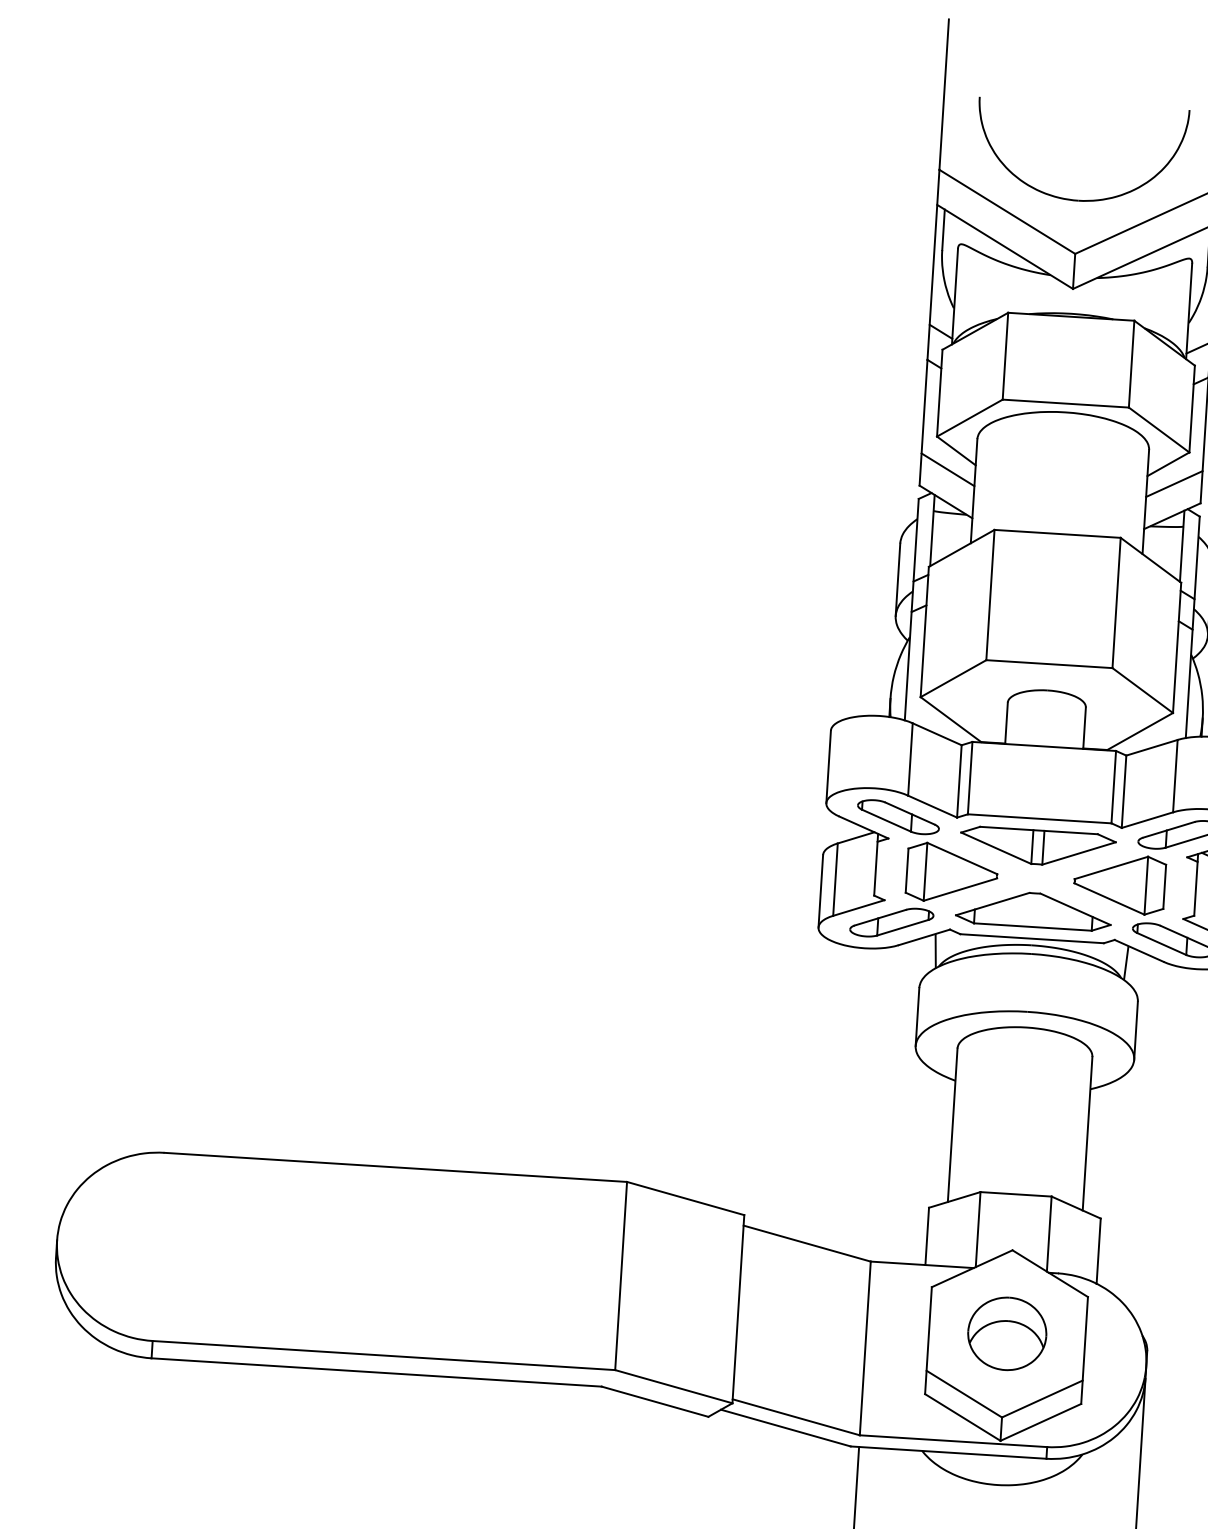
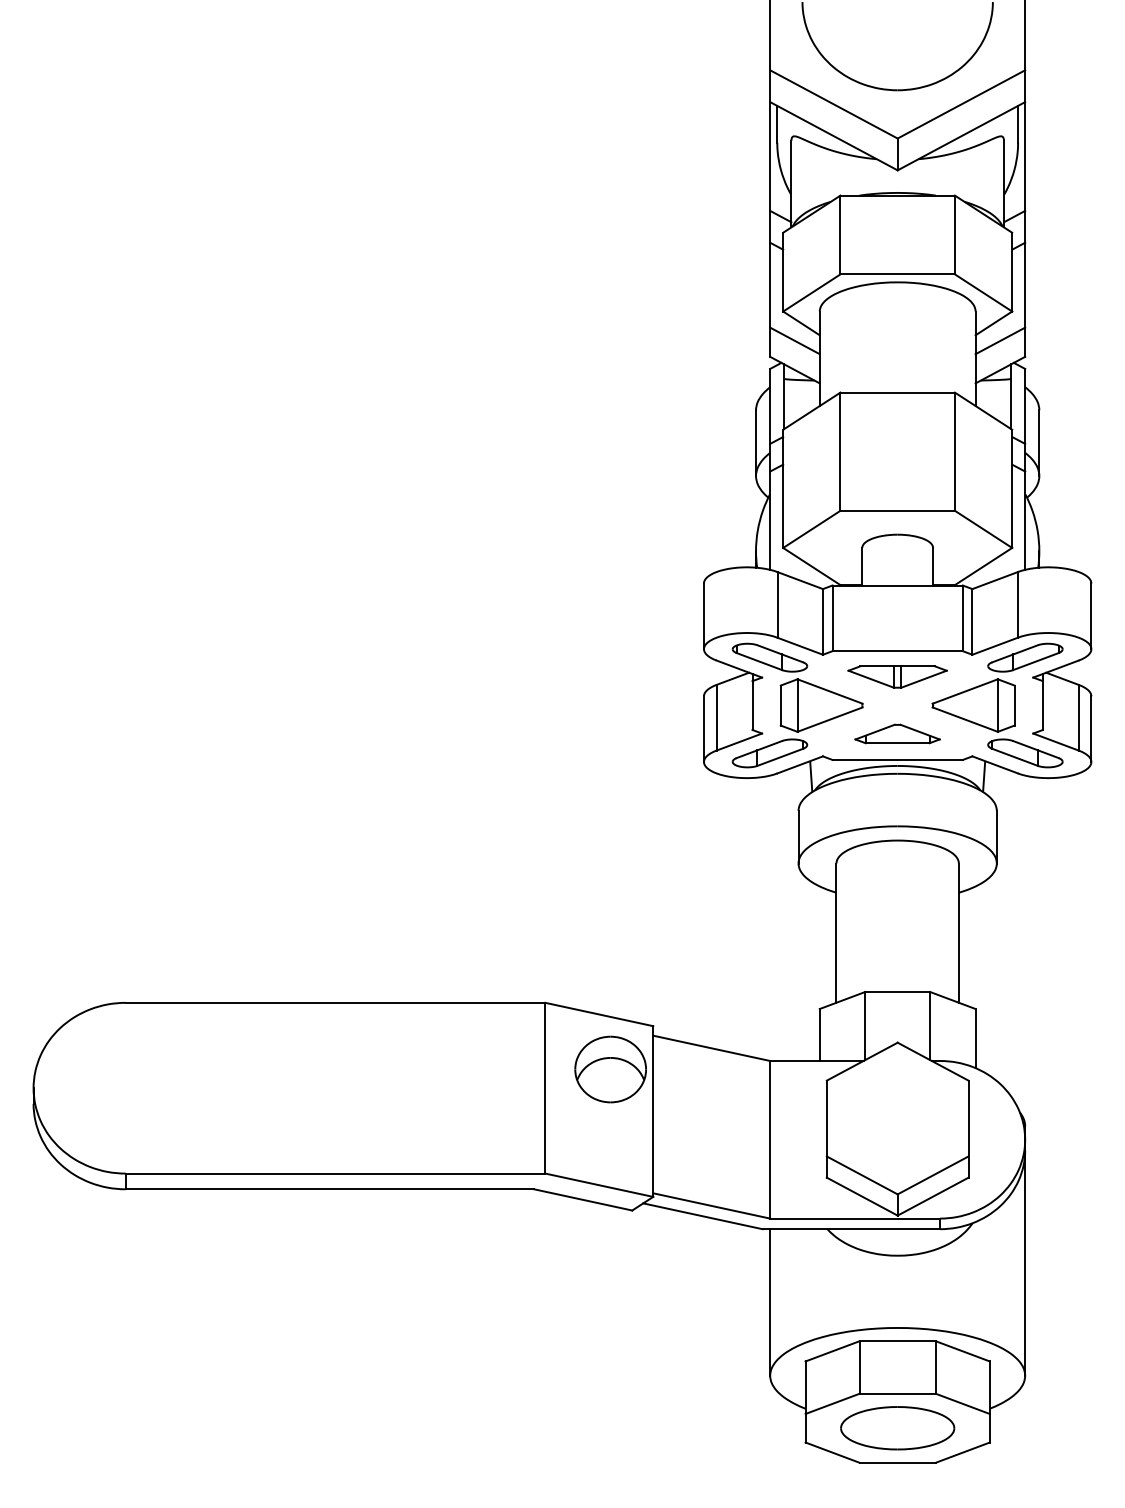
part: (1037, 846) -> (897, 676), size x0.7
part: (1033, 909) -> (897, 733), size x0.6
part: (1007, 1333) -> (610, 1069), moved

